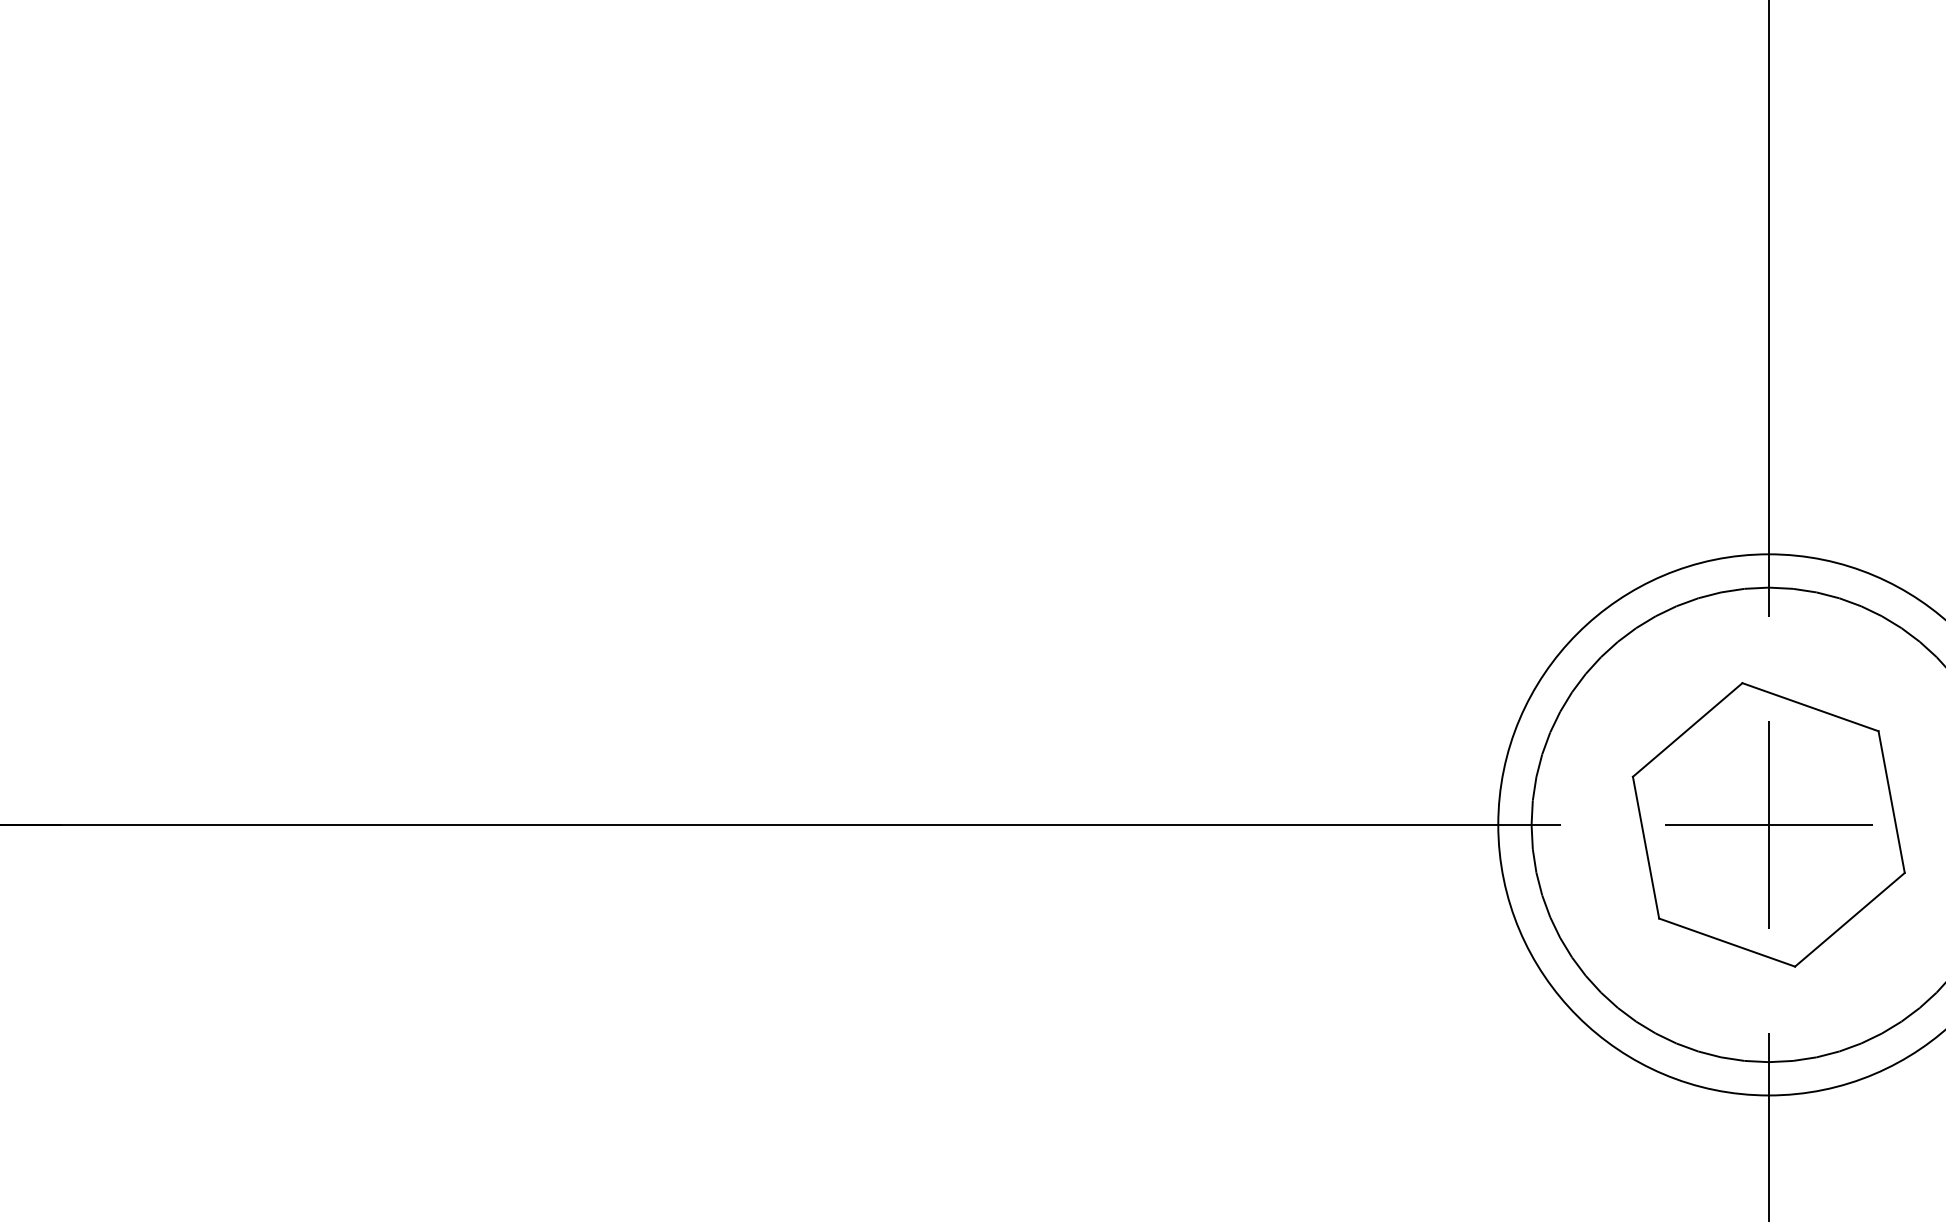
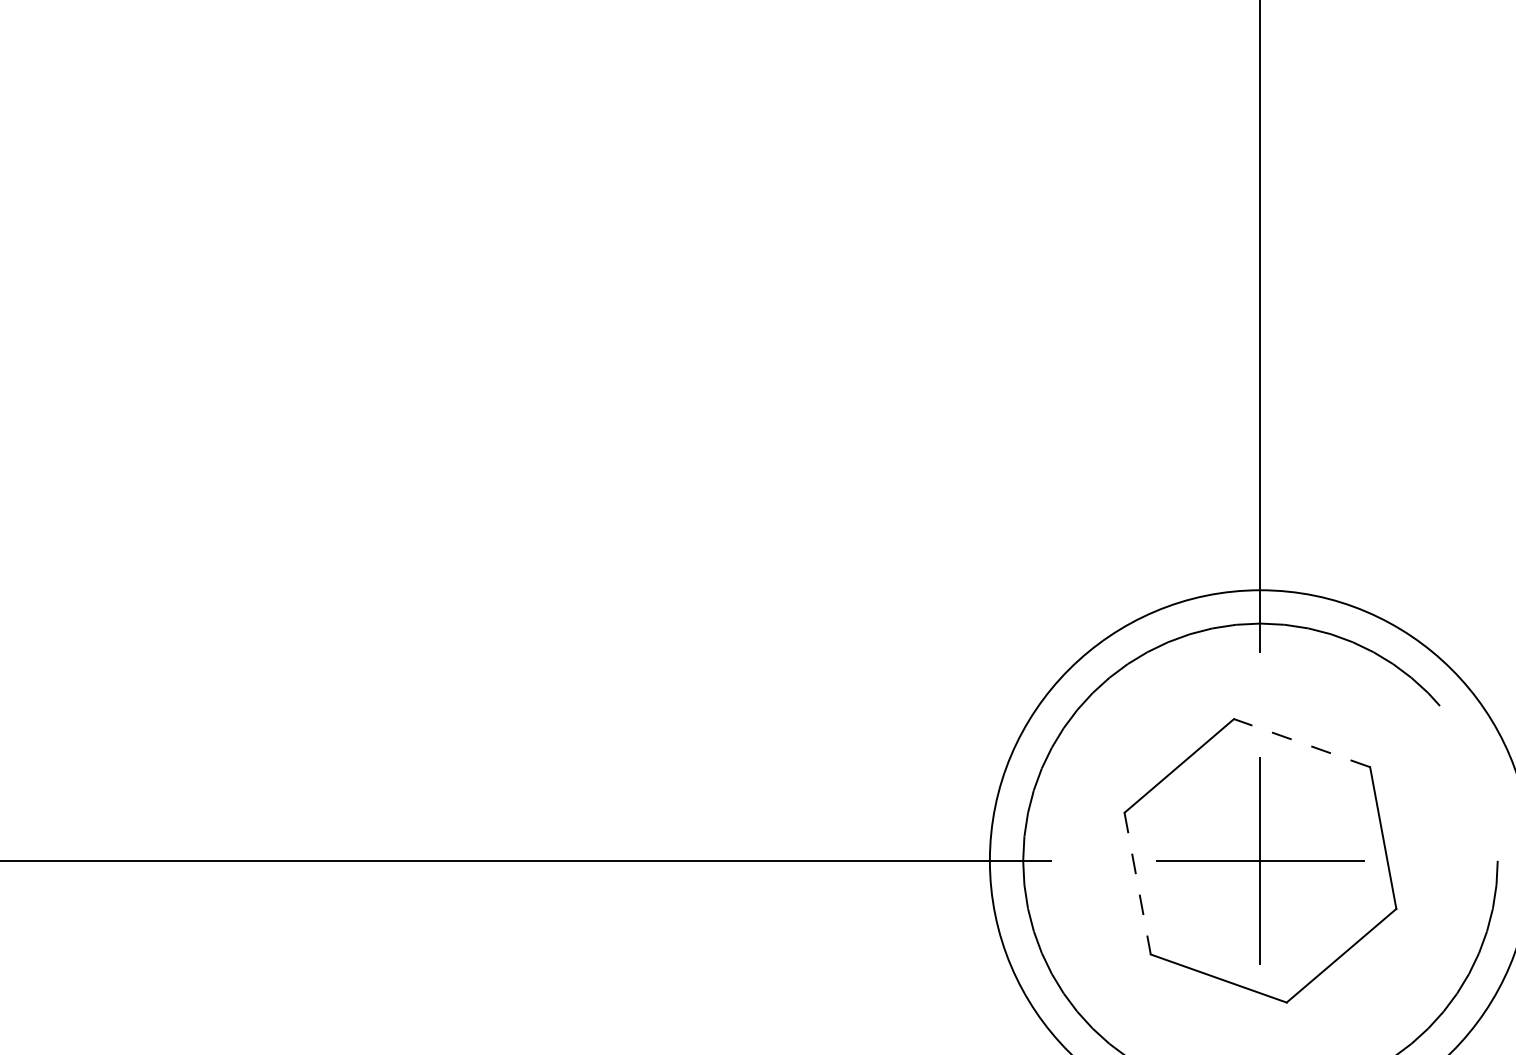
line: (1810, 707) -> (1302, 743), solid -> dashed
line: (1646, 848) -> (1138, 884), solid -> dashed

